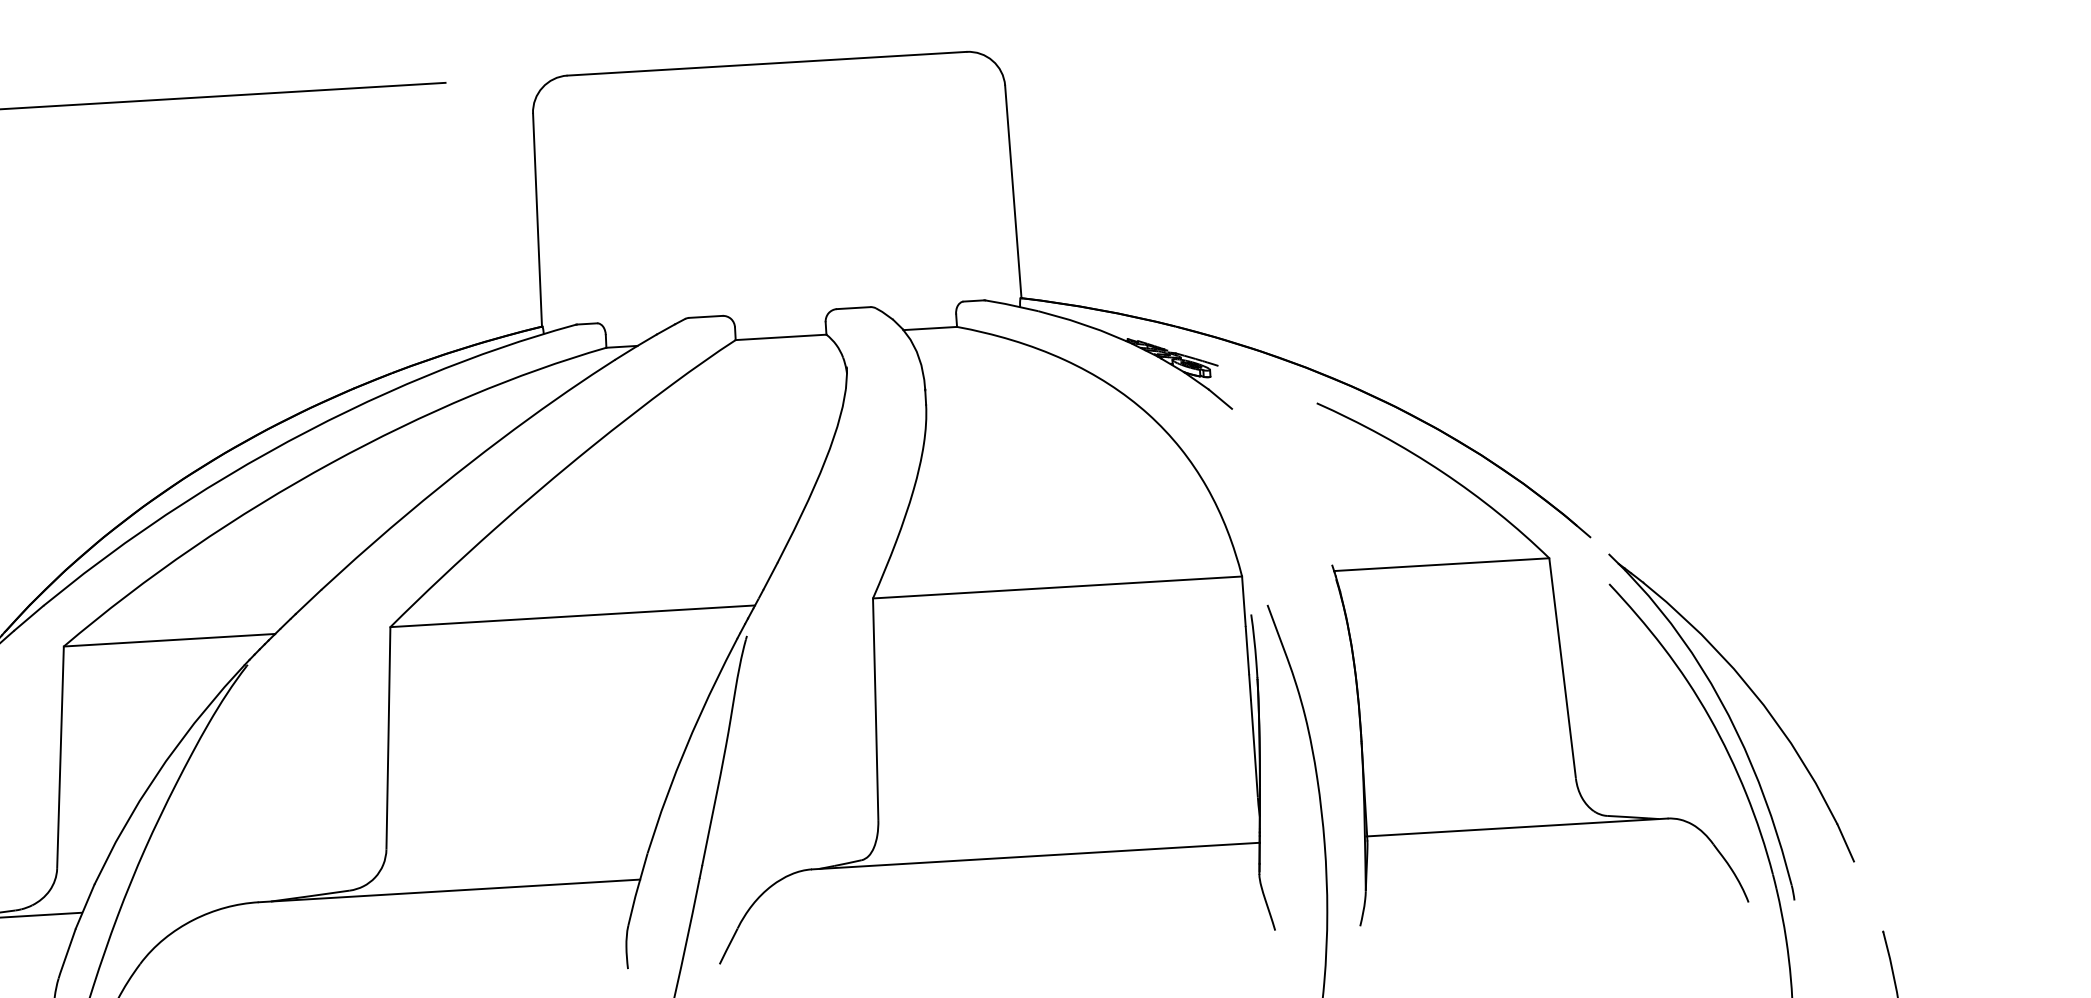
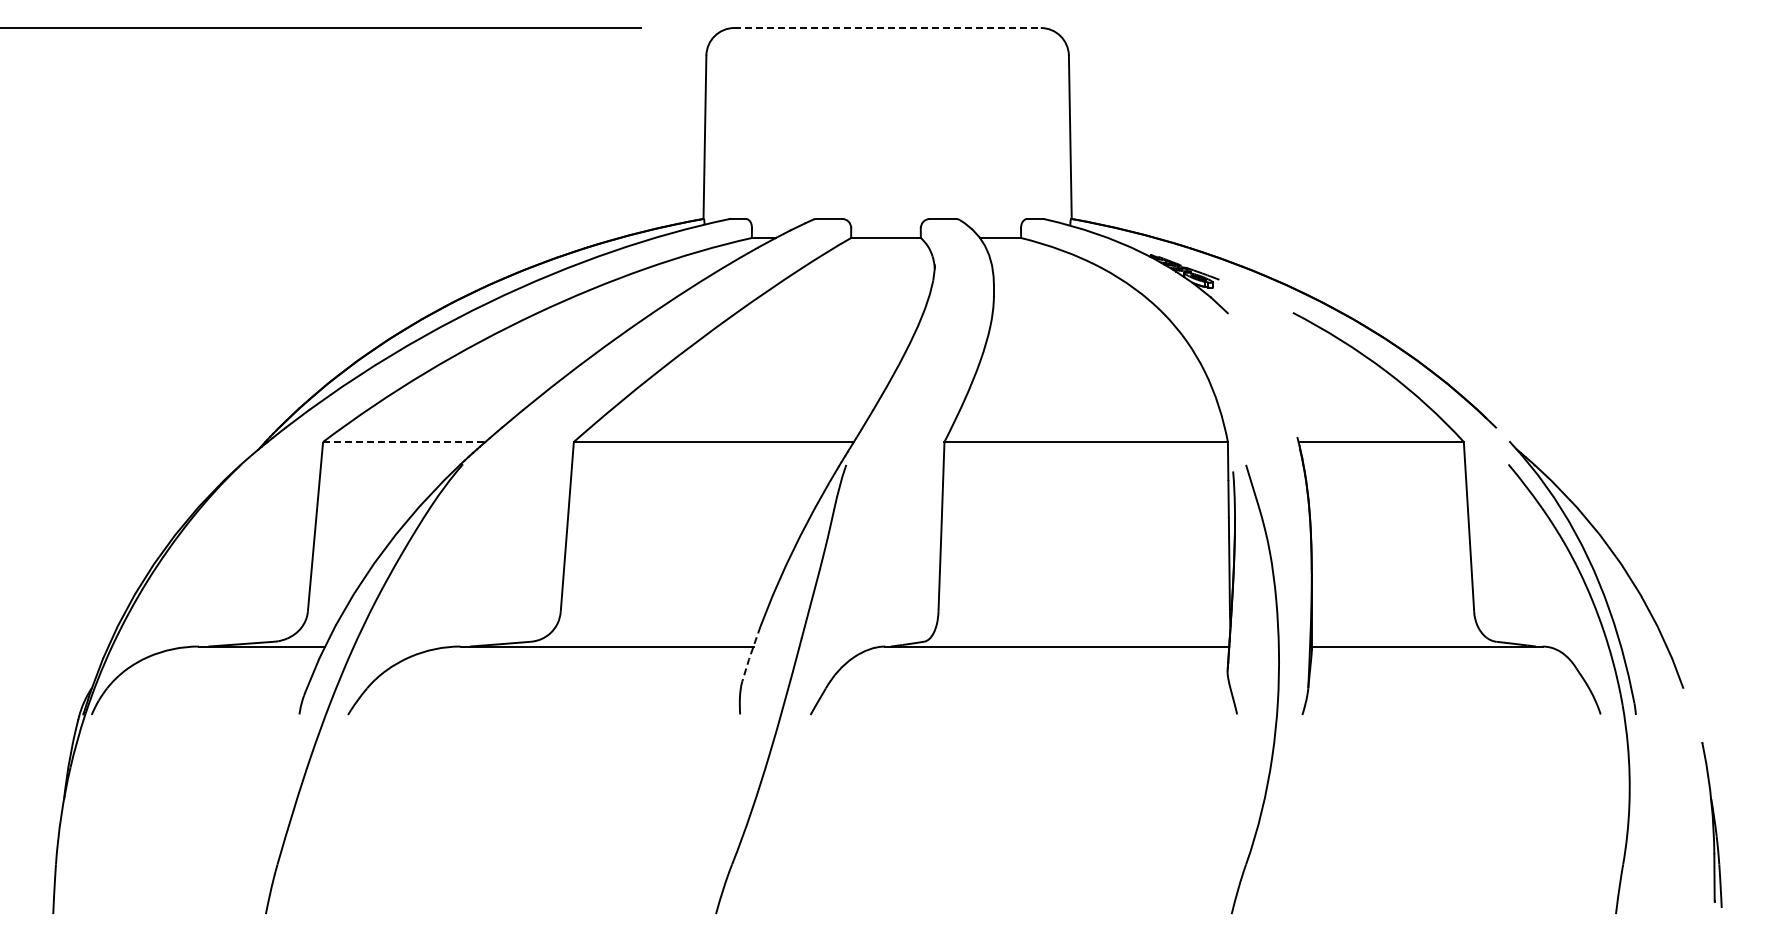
line: (768, 64) -> (888, 28), solid -> dashed
line: (169, 639) -> (404, 441), solid -> dashed
line: (636, 890) -> (750, 654), solid -> dashed

